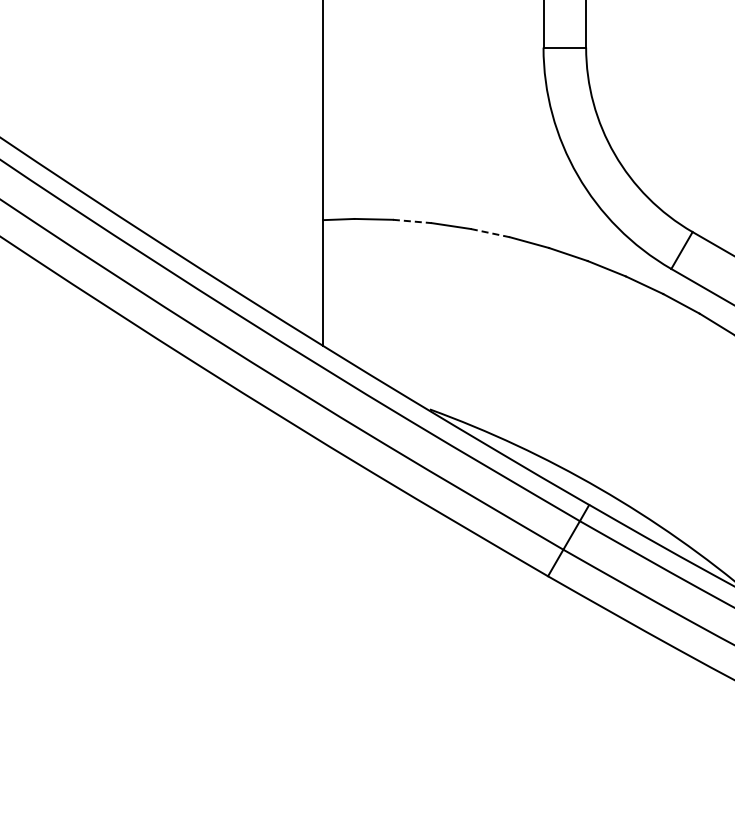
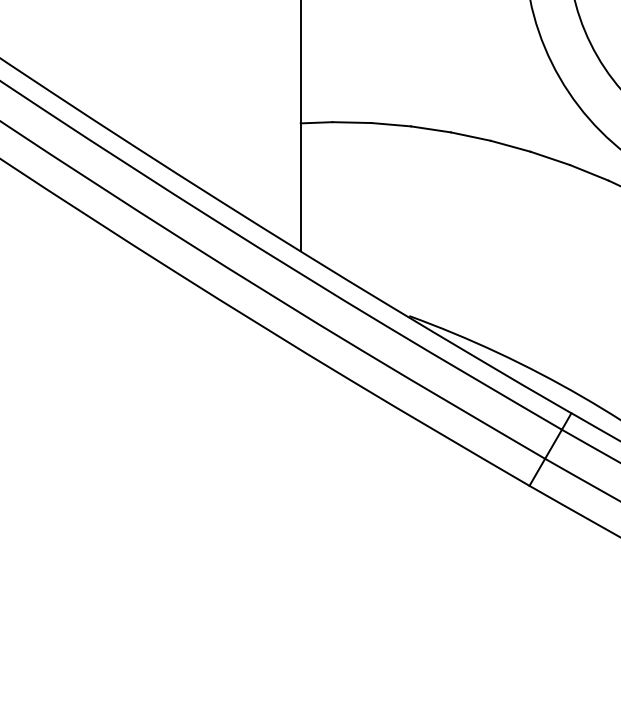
line: (412, 221) -> (391, 124), dashed -> solid
line: (490, 233) -> (470, 136), dashed -> solid

